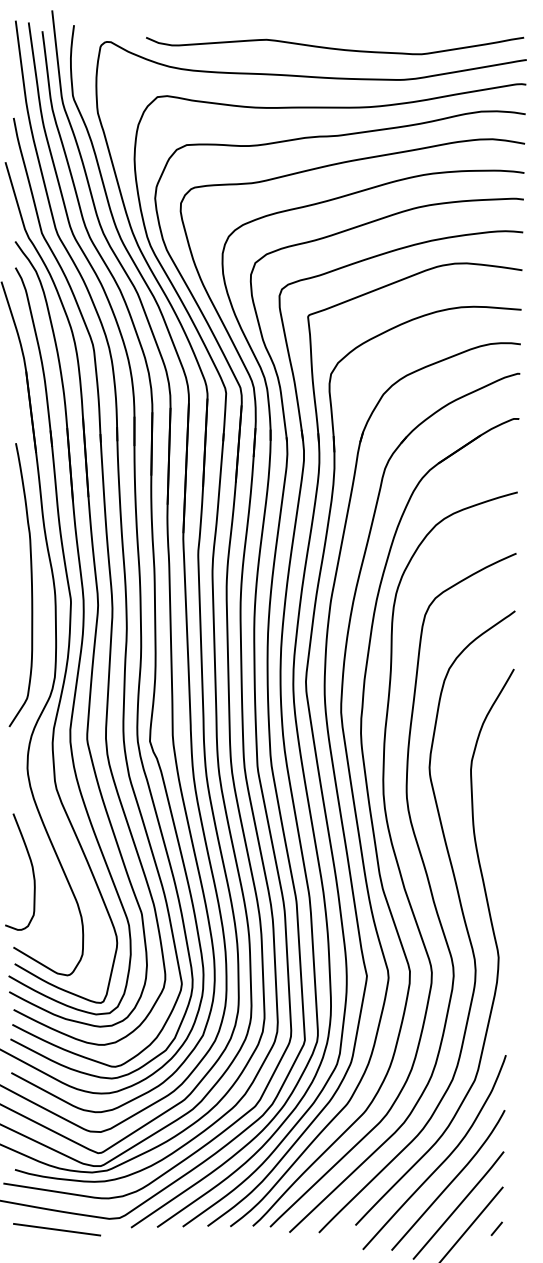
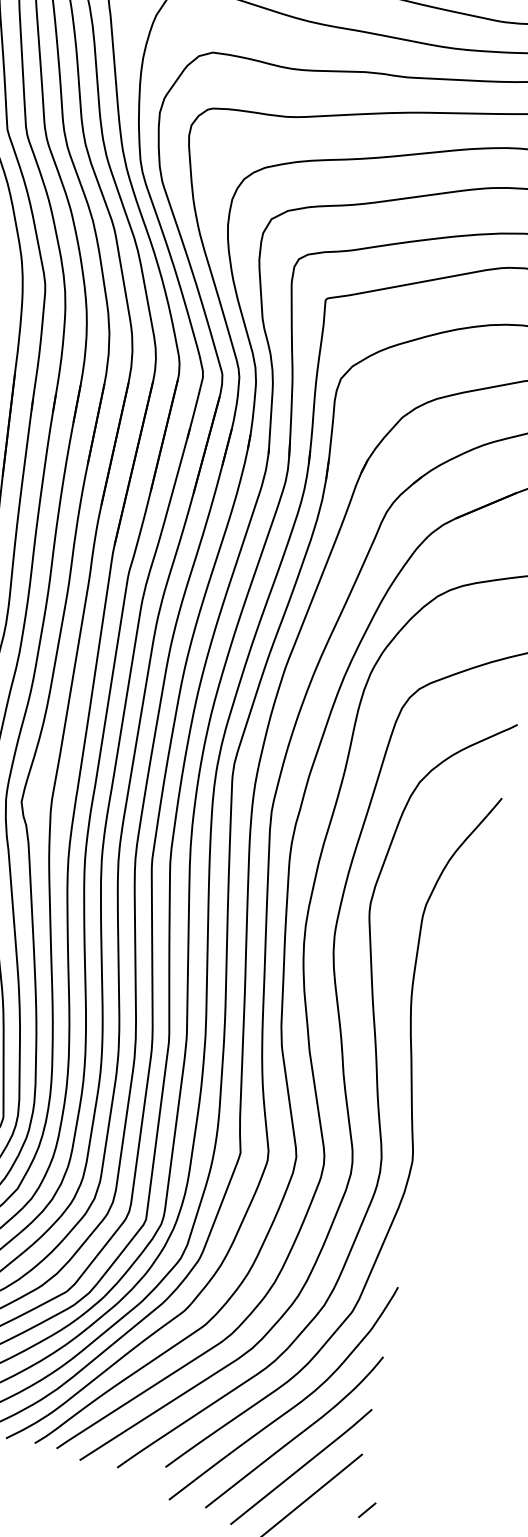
line: (496, 1228) -> (366, 1509), moved

